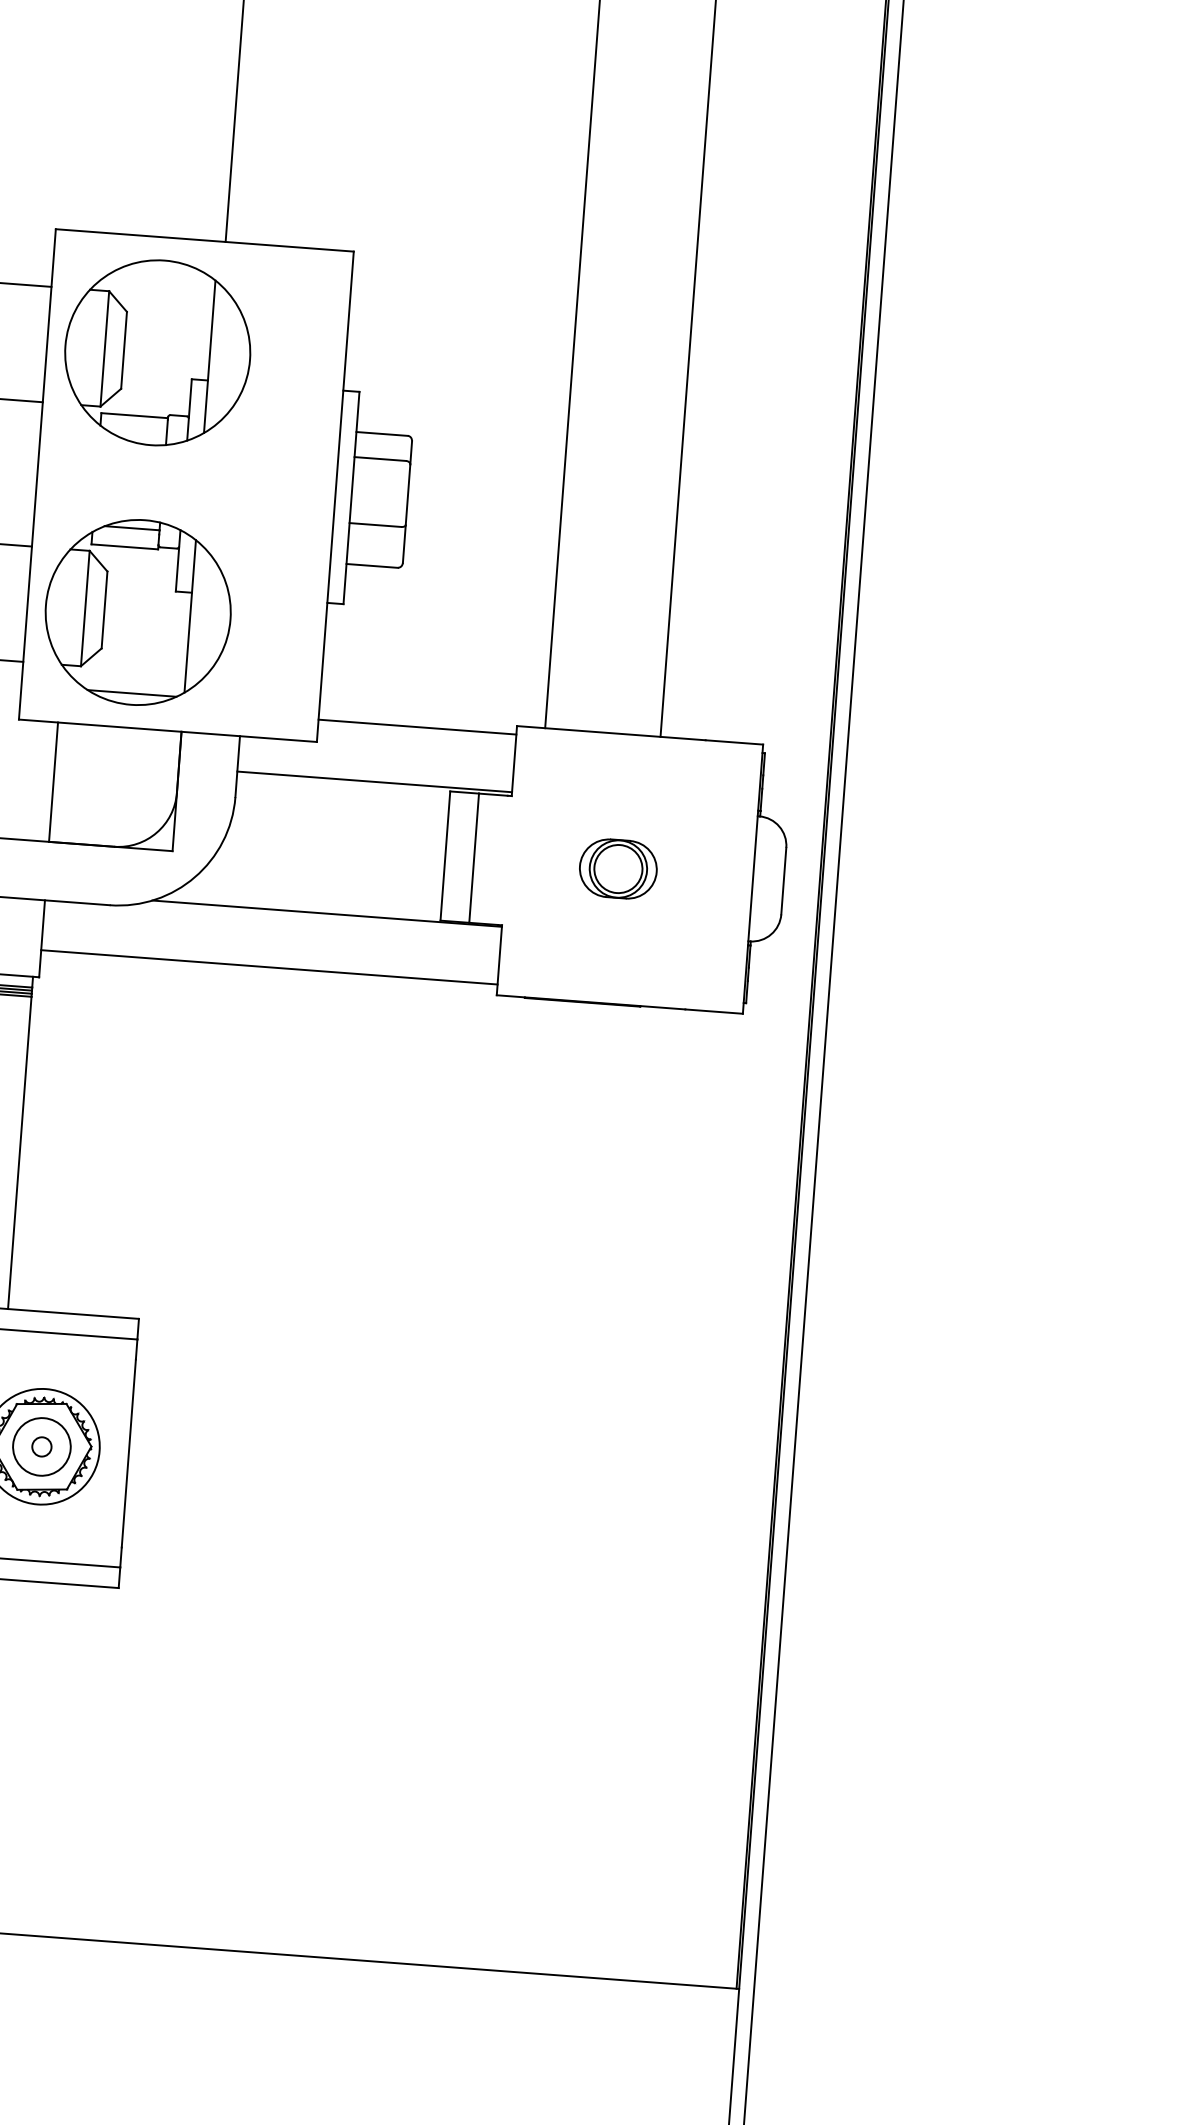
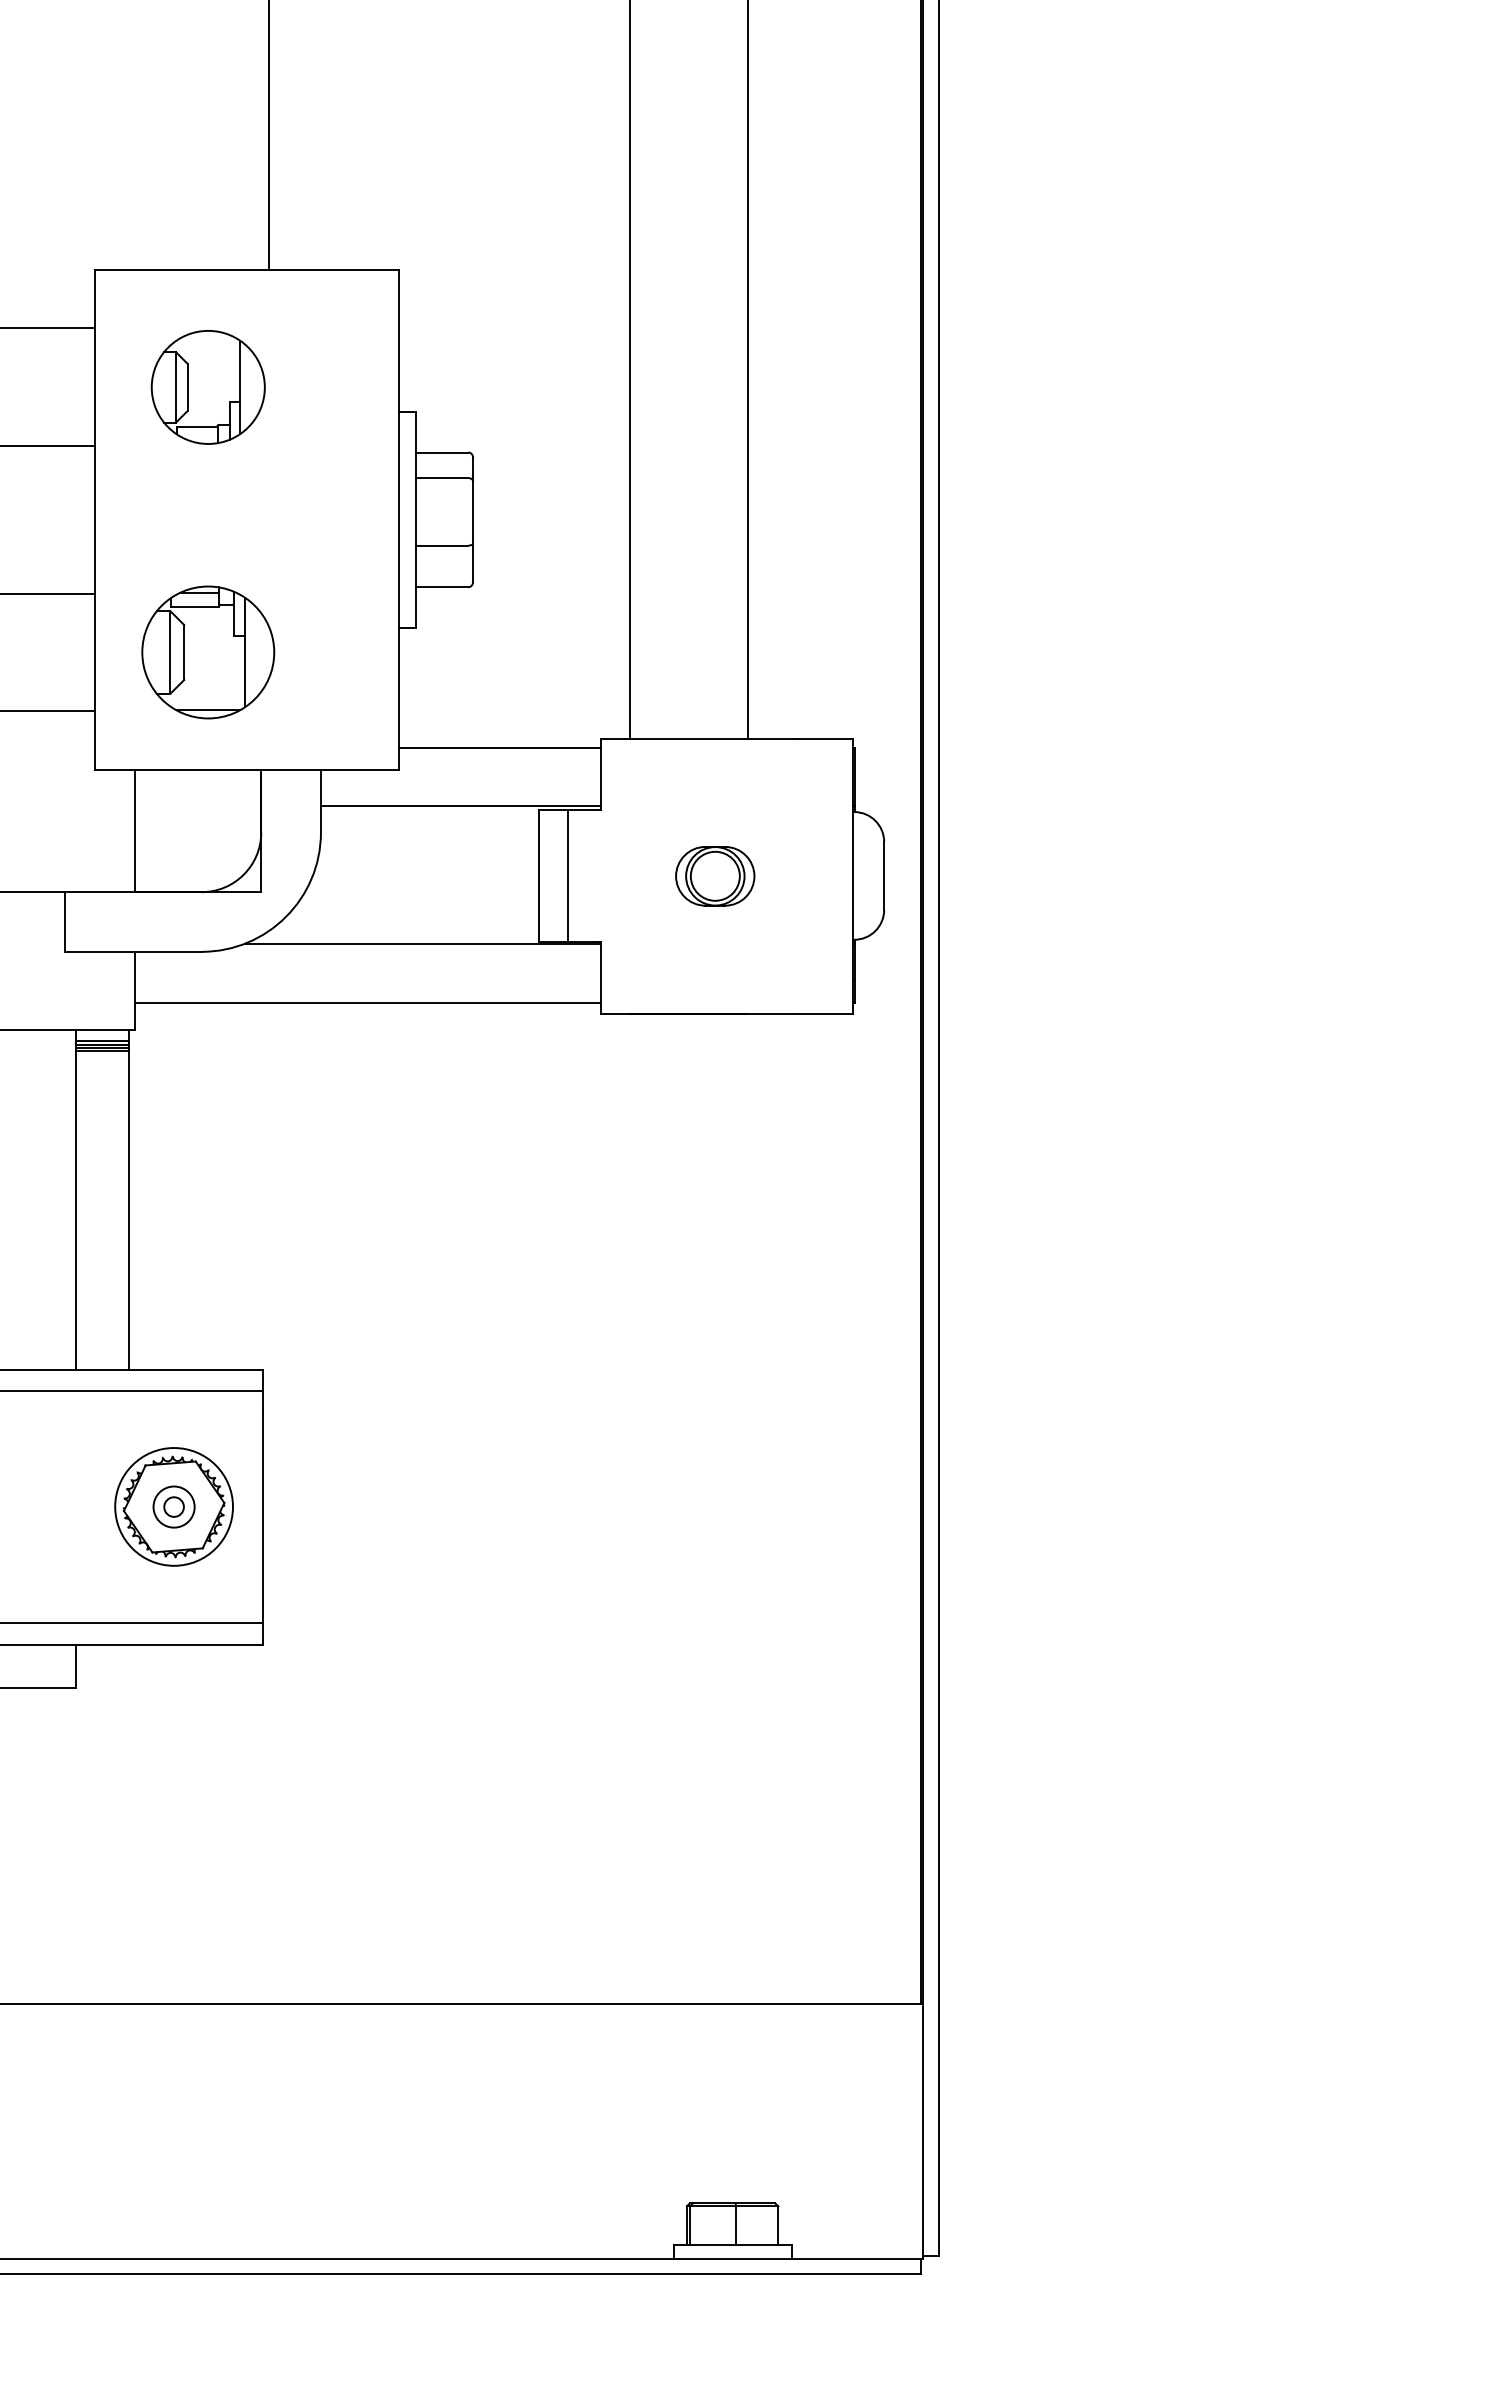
part: (158, 353) -> (208, 387), size x0.6
part: (138, 612) -> (208, 652), size x0.7
circle: (41, 1446) -> (173, 1506), size x0.7

